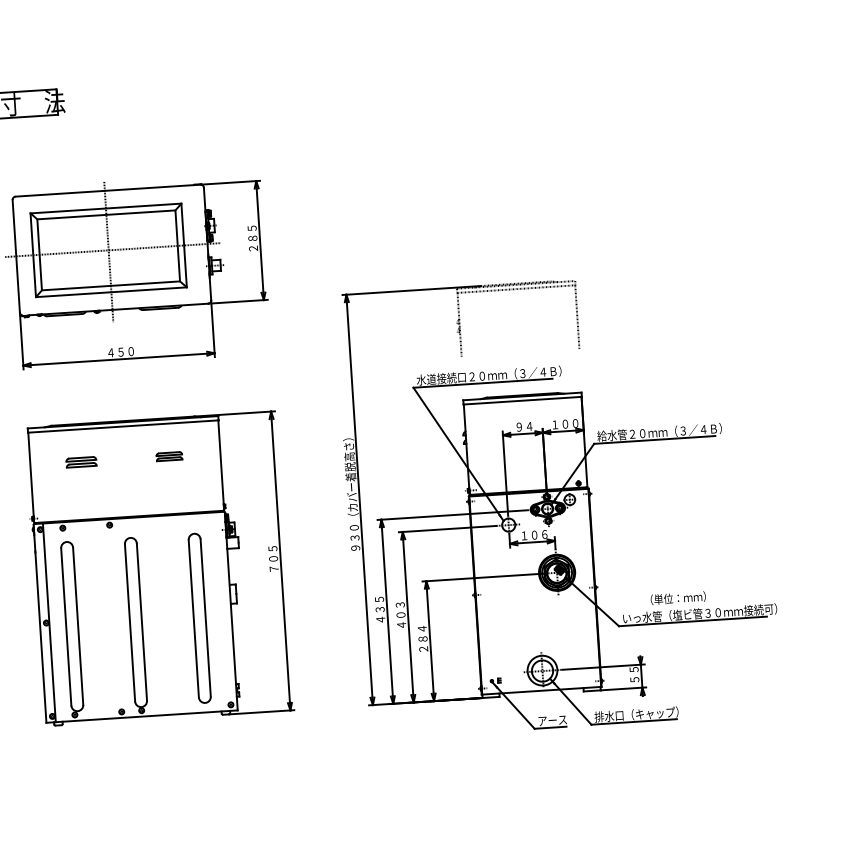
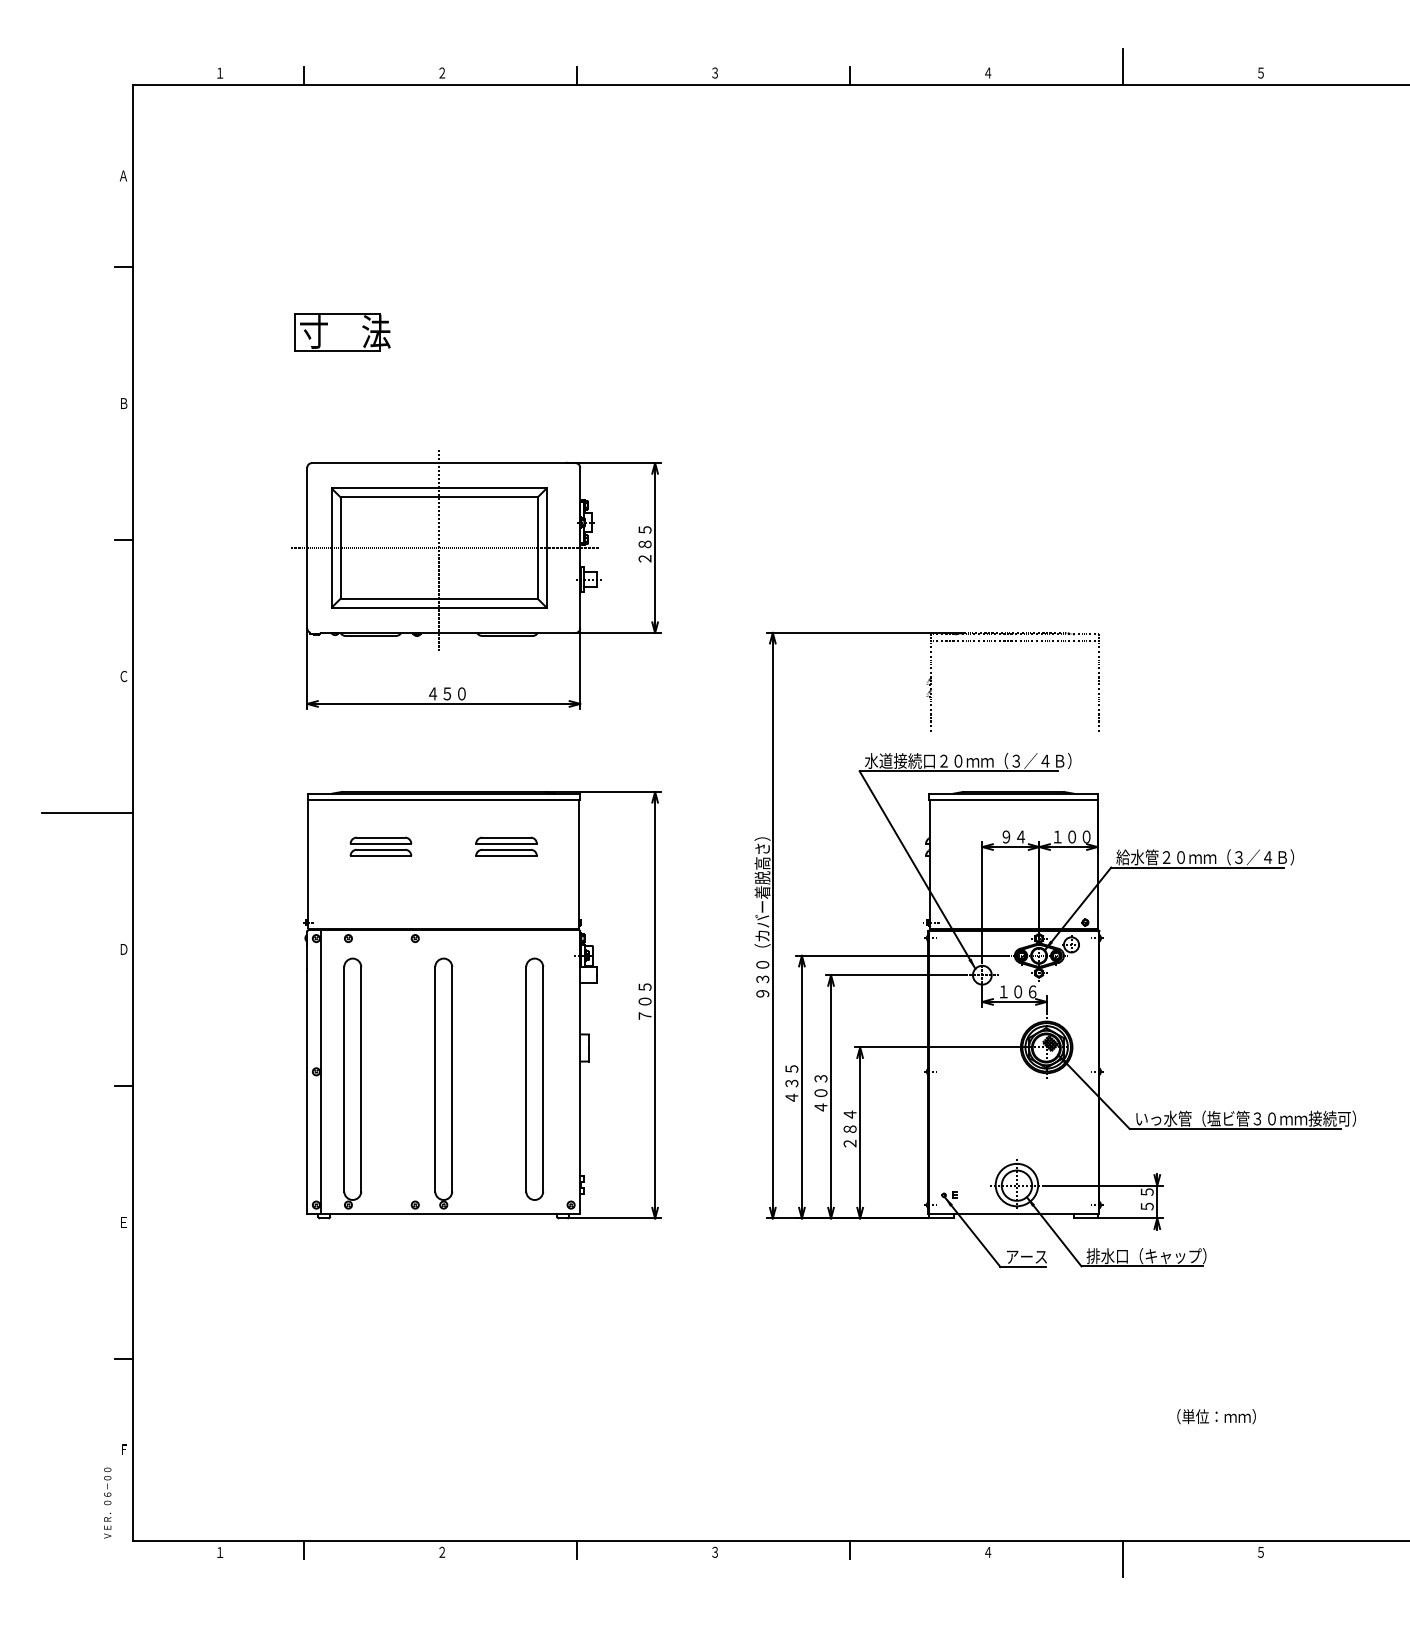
part: (169, 456) -> (506, 846), size x1.67
part: (81, 462) -> (380, 846), size x1.43
text: (678, 598) -> (1216, 1416), moved

